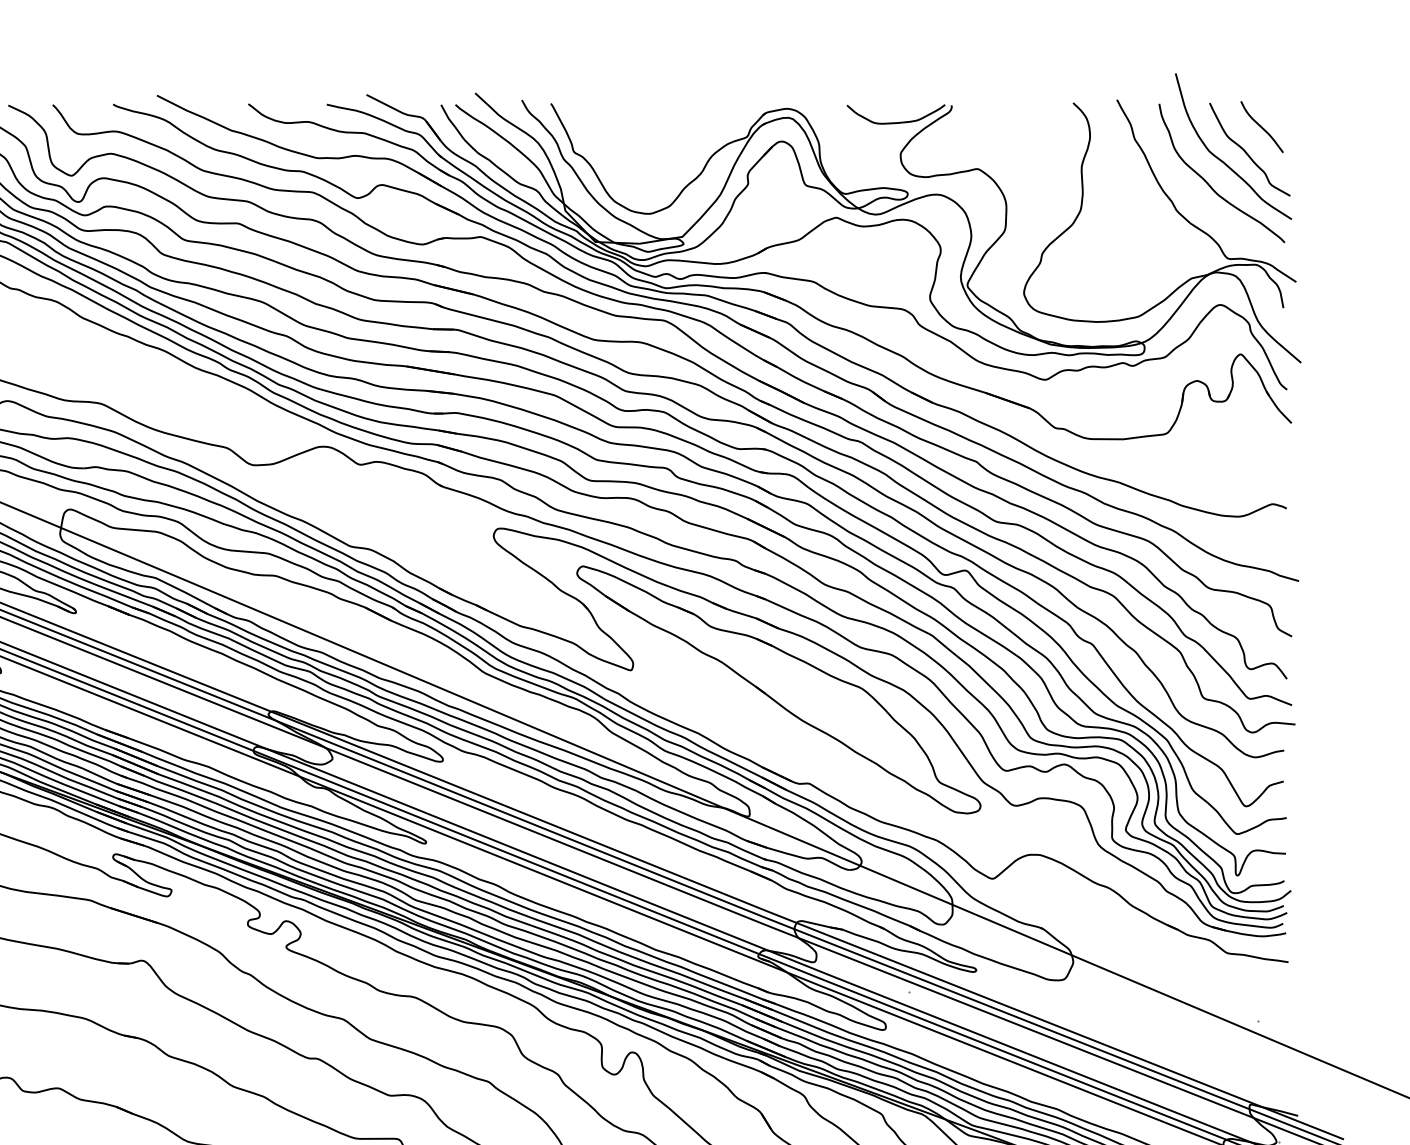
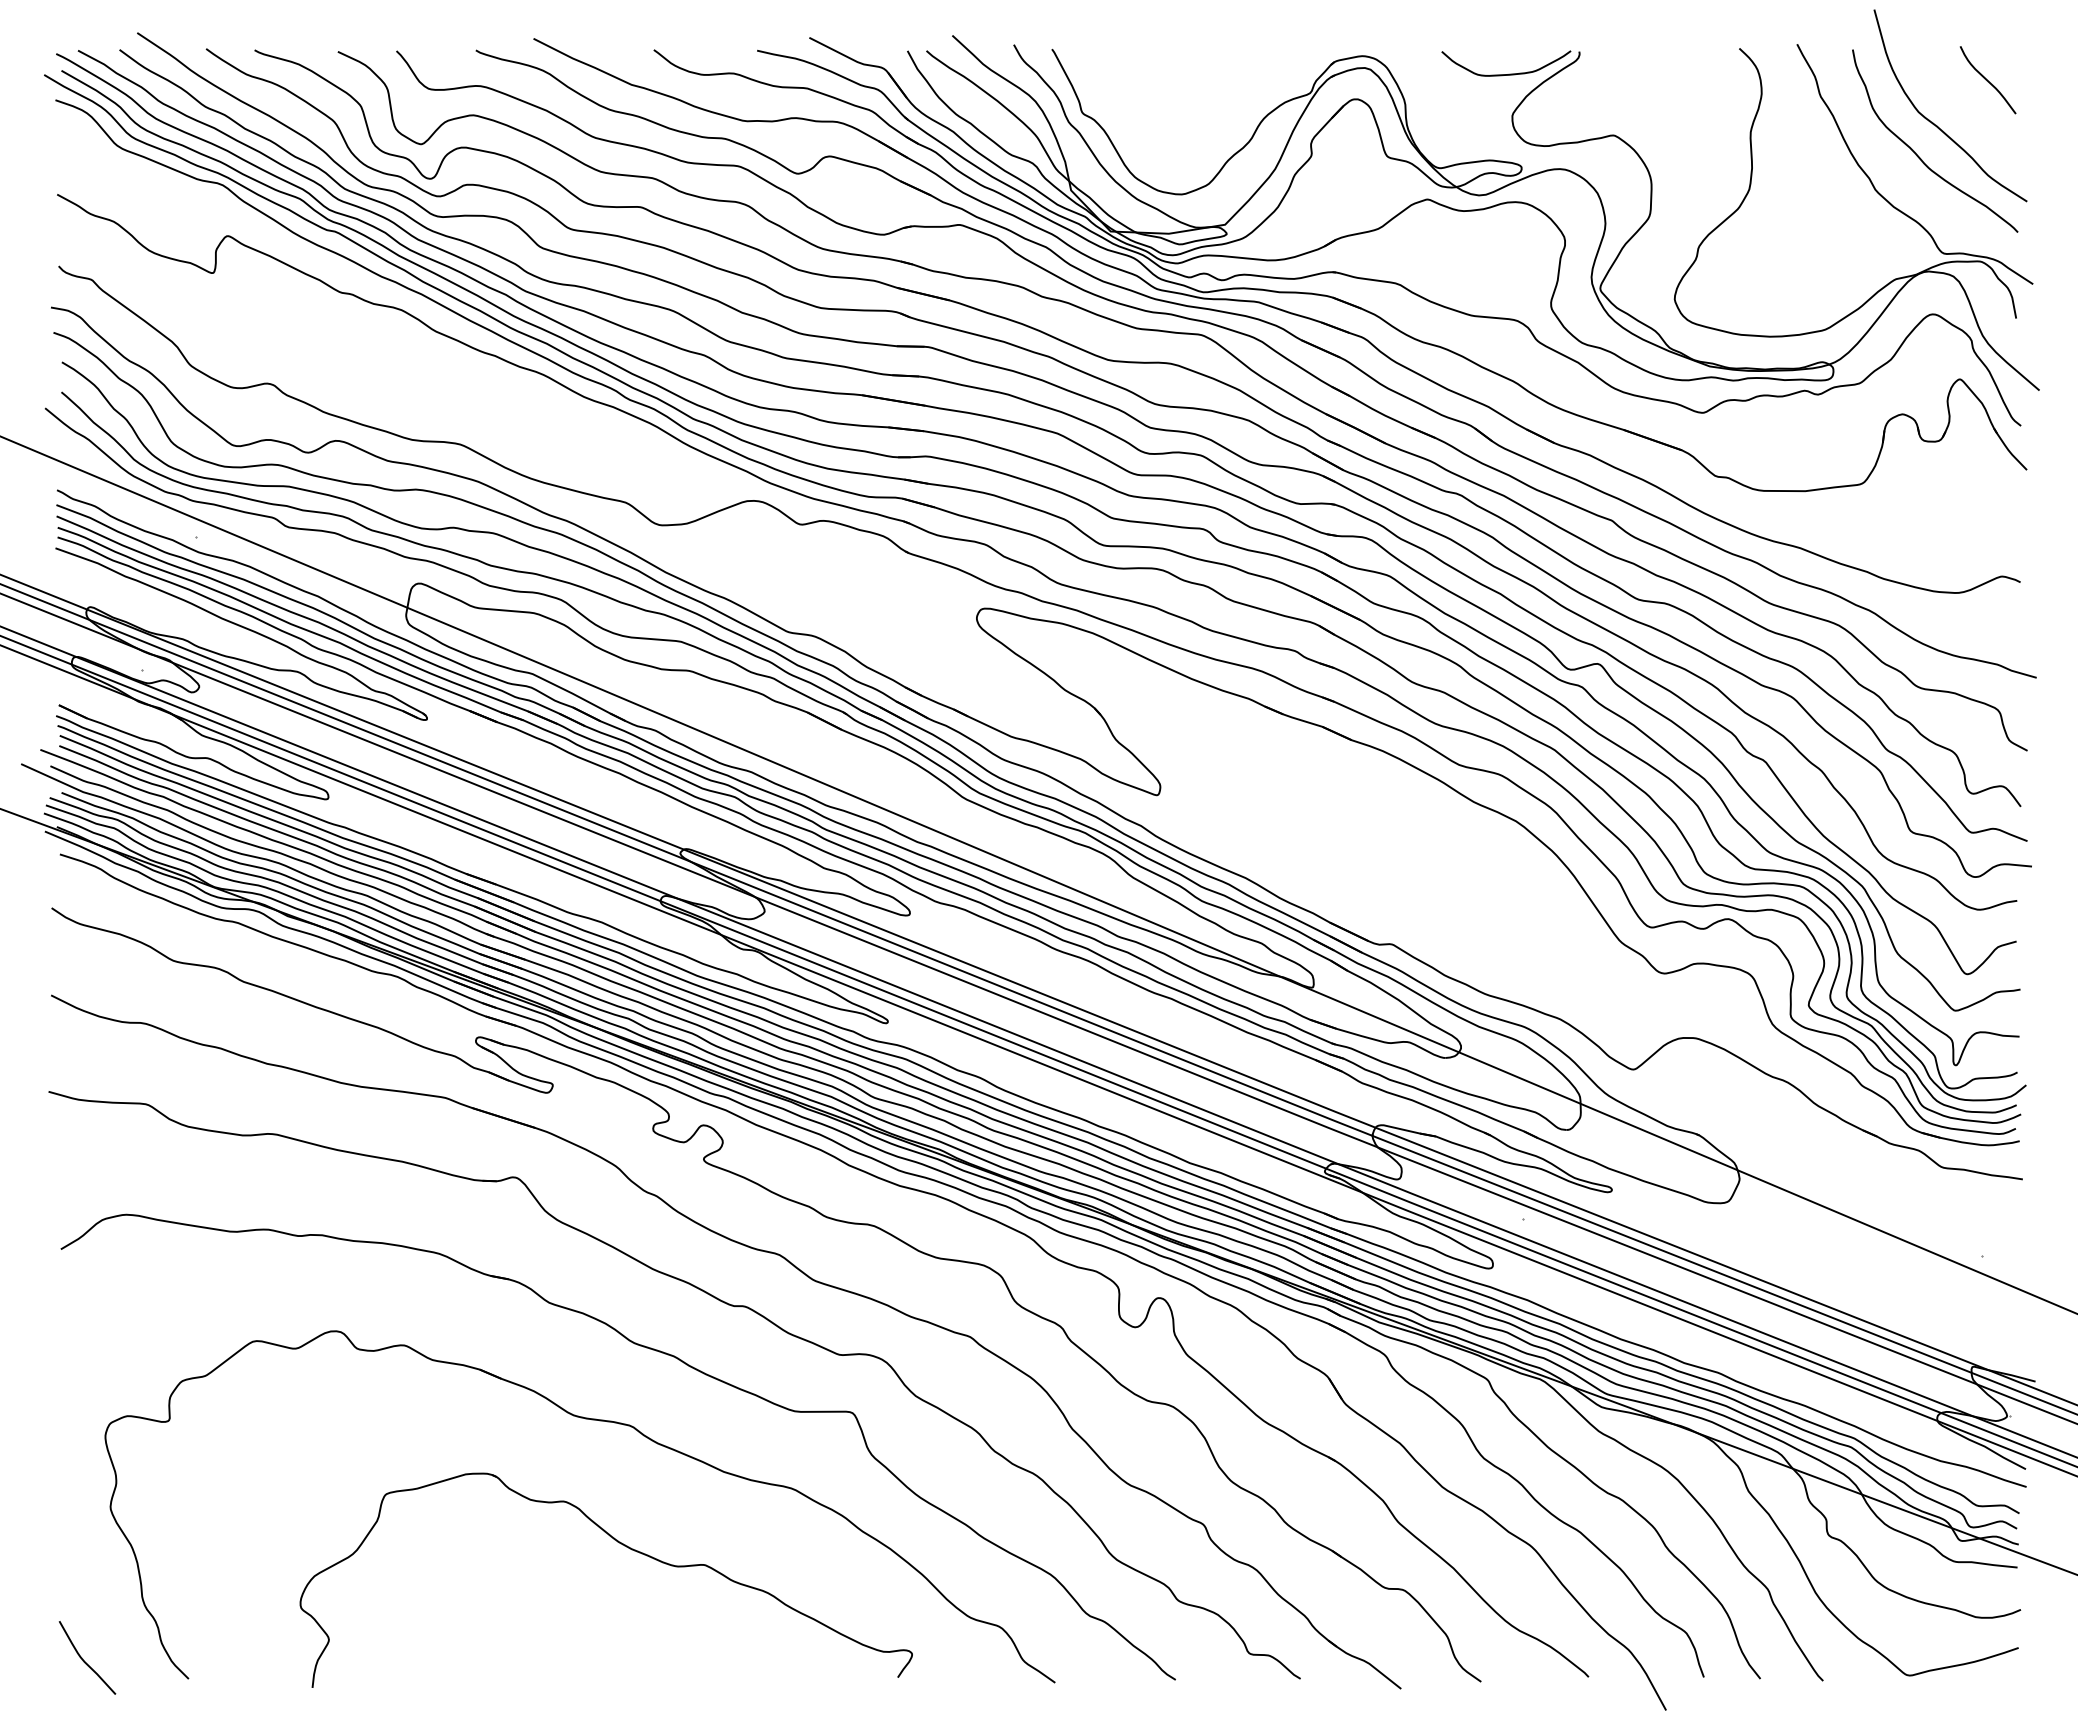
curve: (1246, 151) -> (1967, 112), removed
part: (778, 689) -> (1351, 820), removed

